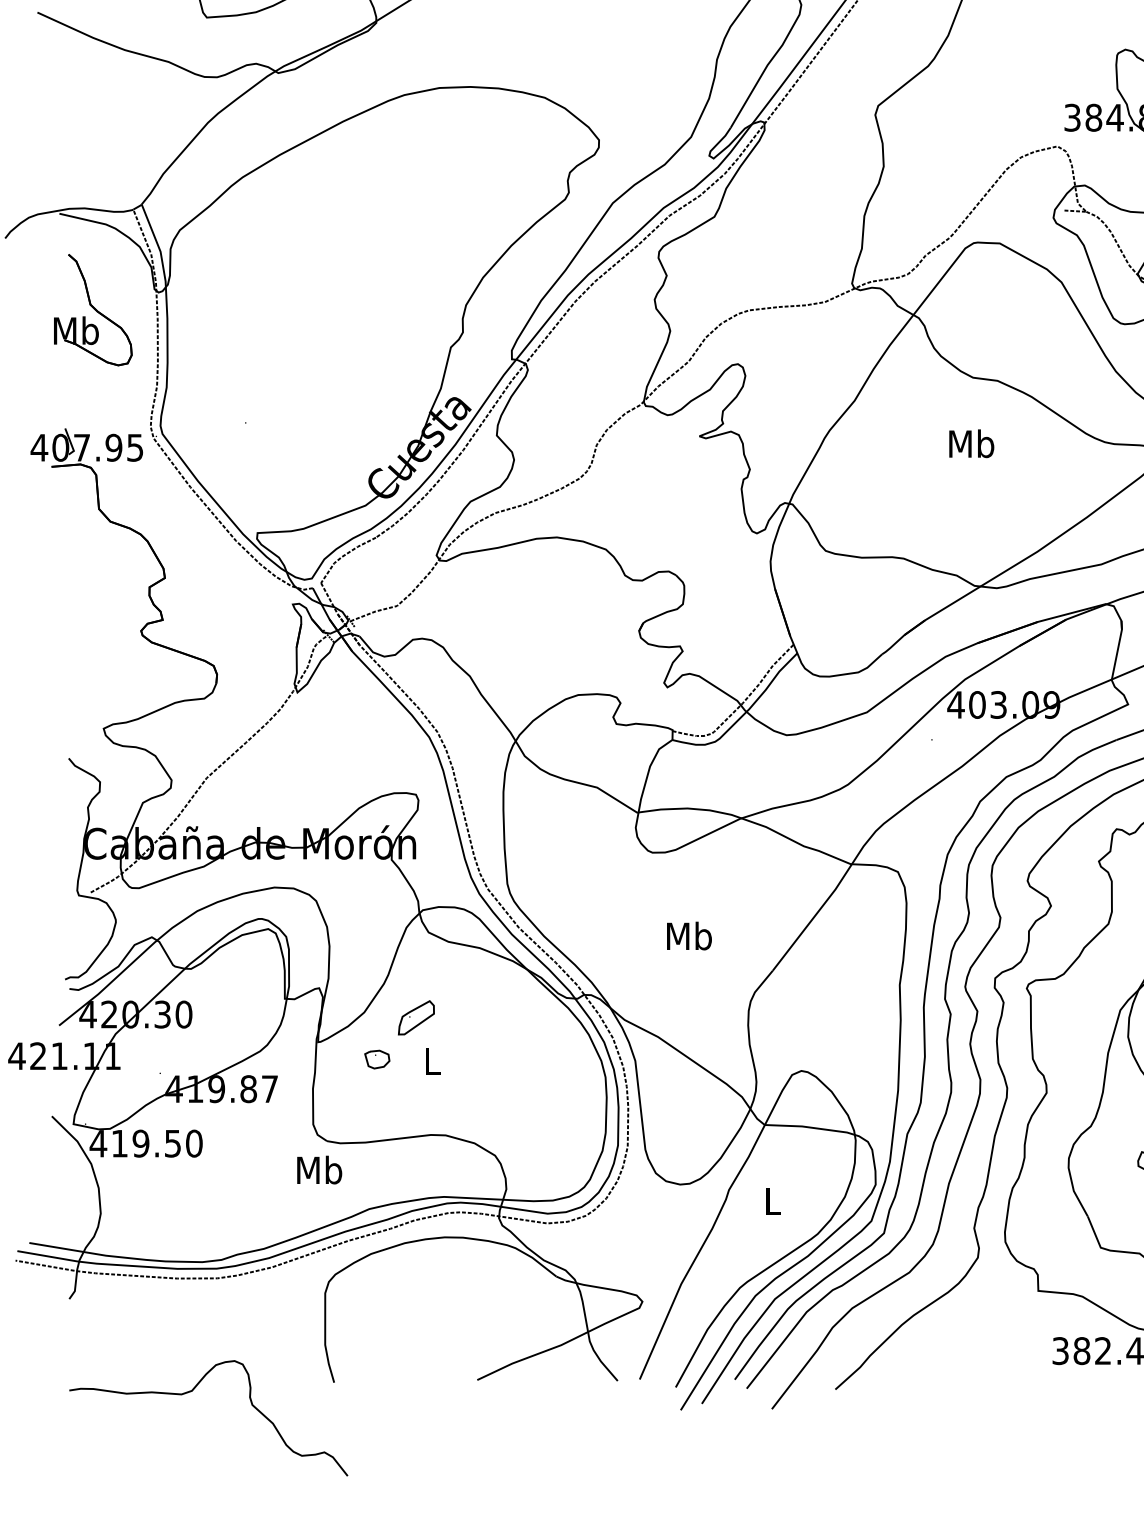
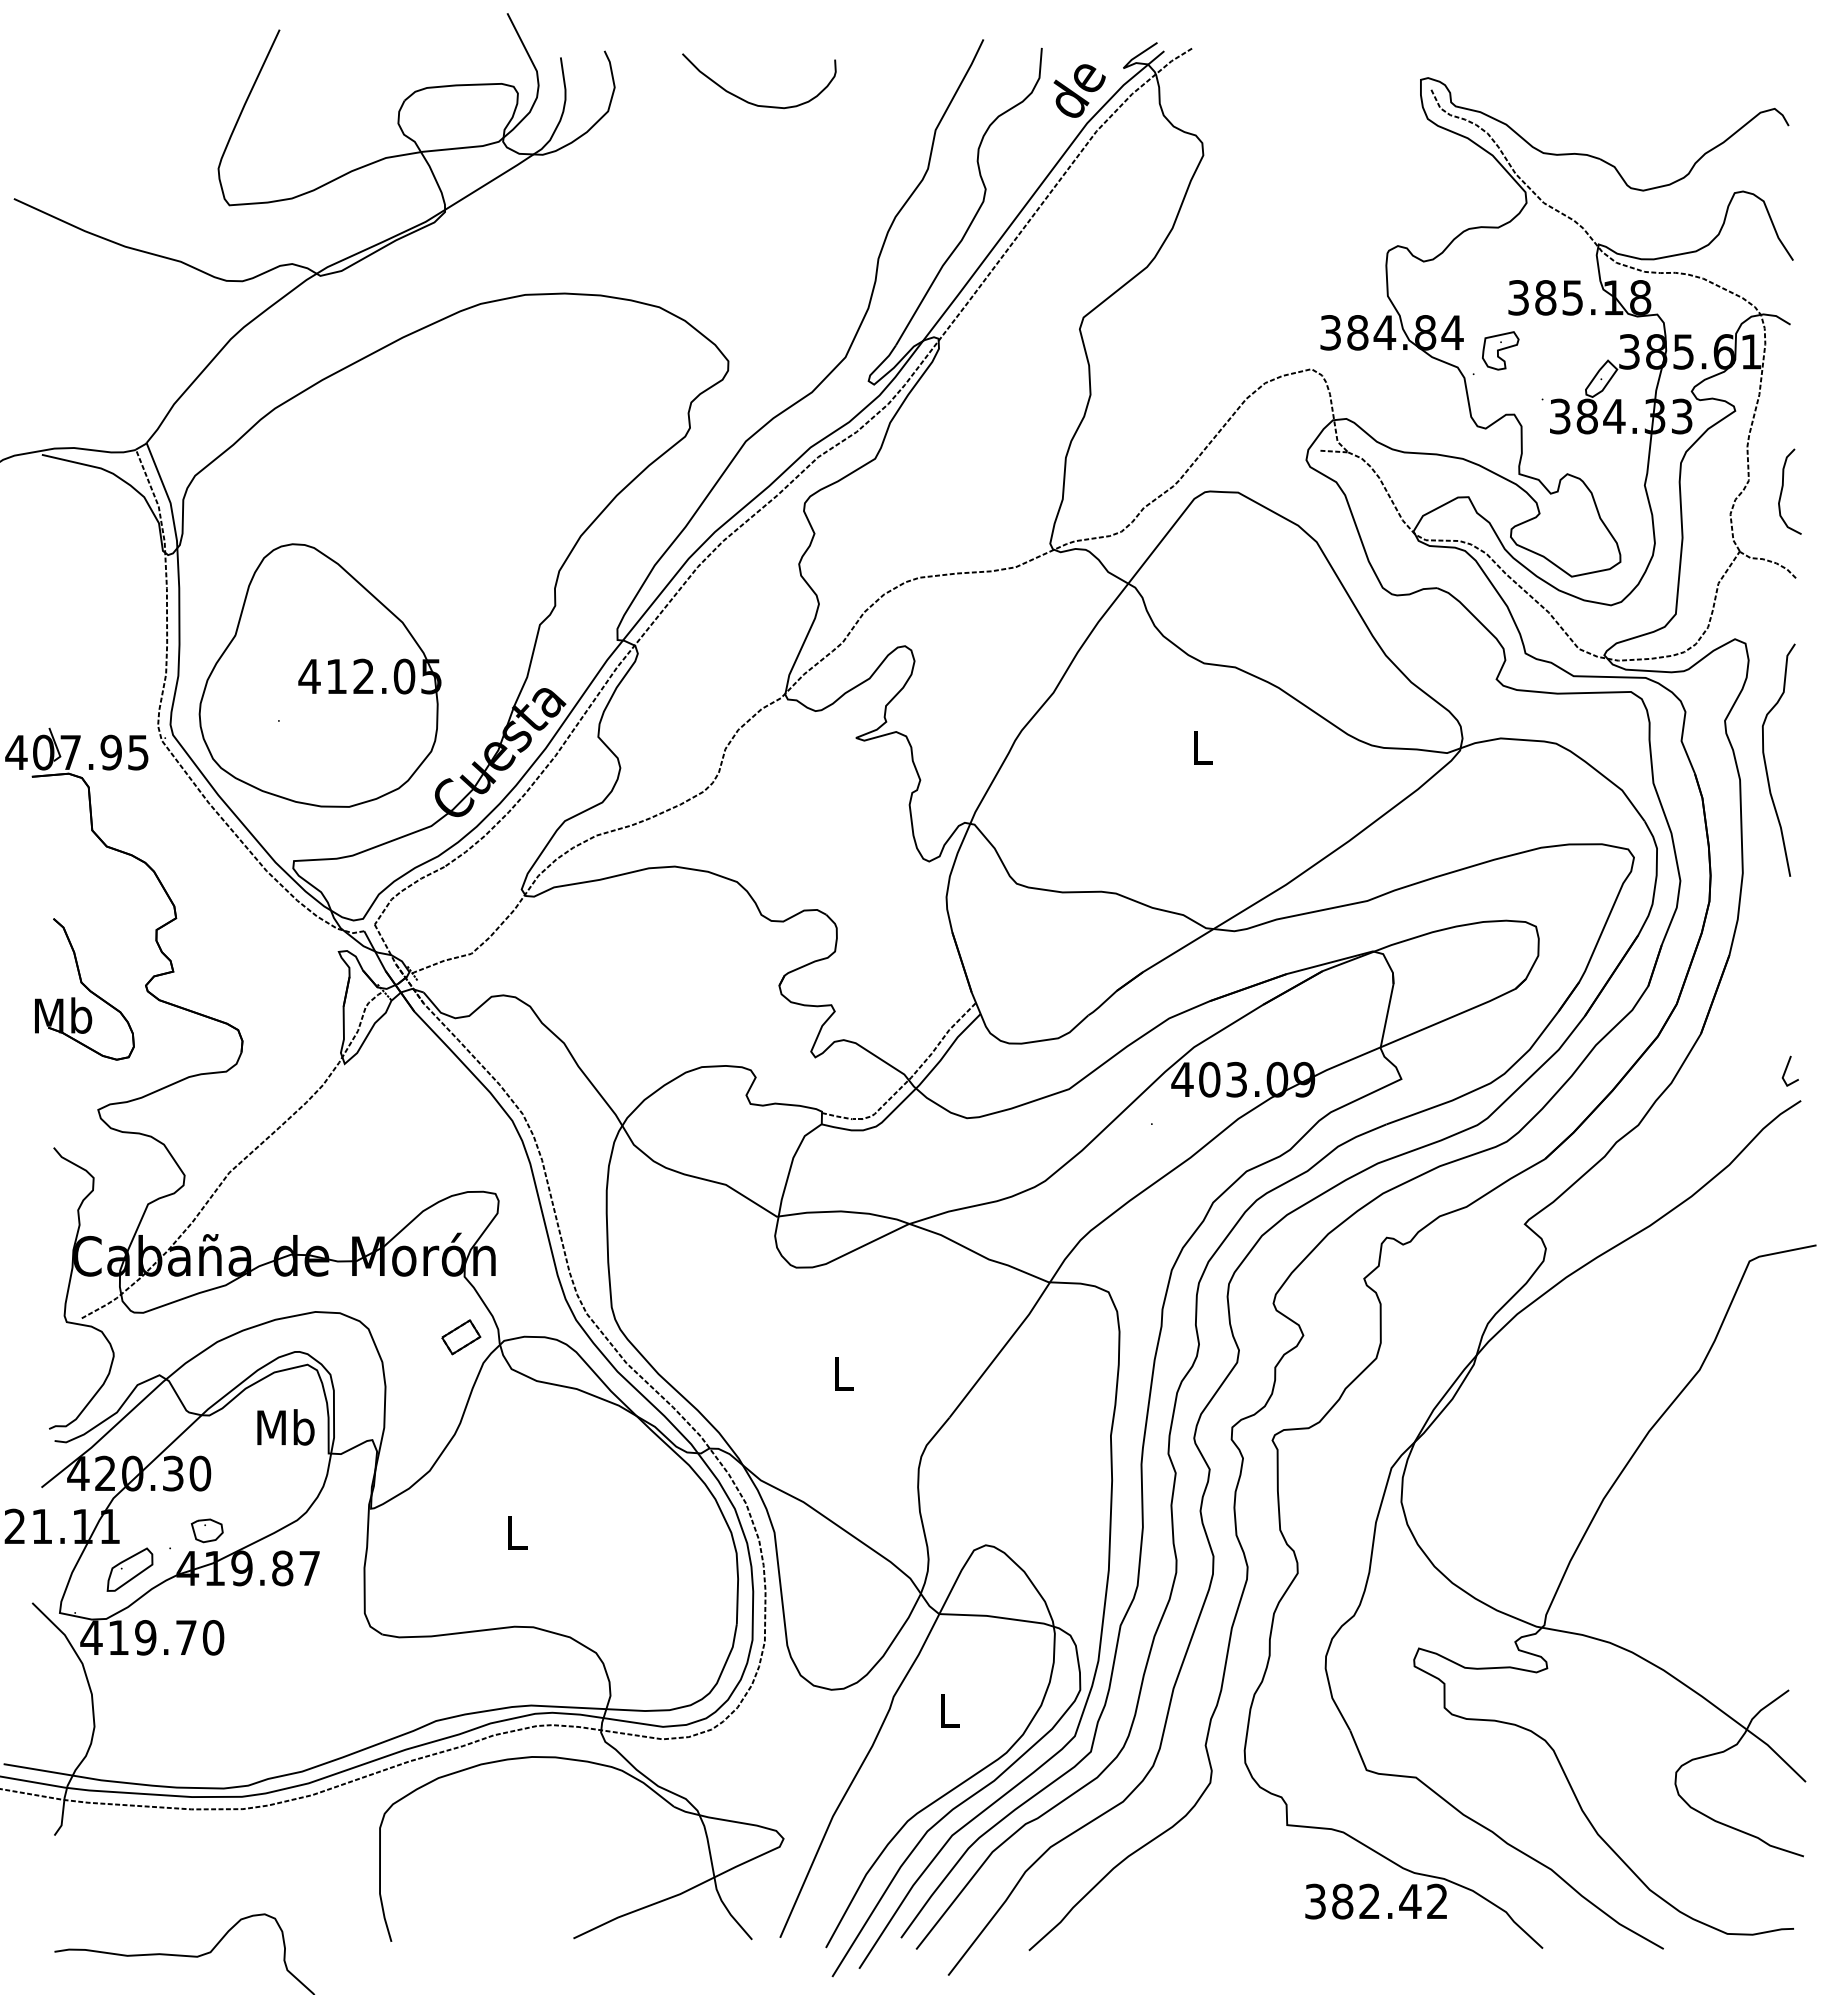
part: (92, 310) -> (84, 989), moved
part: (277, 387) -> (319, 675), added
text: (971, 443) -> (1202, 747), Mb -> L
part: (389, 907) -> (461, 1337), added
text: (688, 935) -> (842, 1373), Mb -> L
part: (415, 1017) -> (129, 1569), moved
part: (376, 1059) -> (206, 1530), moved
text: (173, 1143) -> (186, 1637), 419.50 -> 419.70
text: (319, 1170) -> (285, 1427), moved

